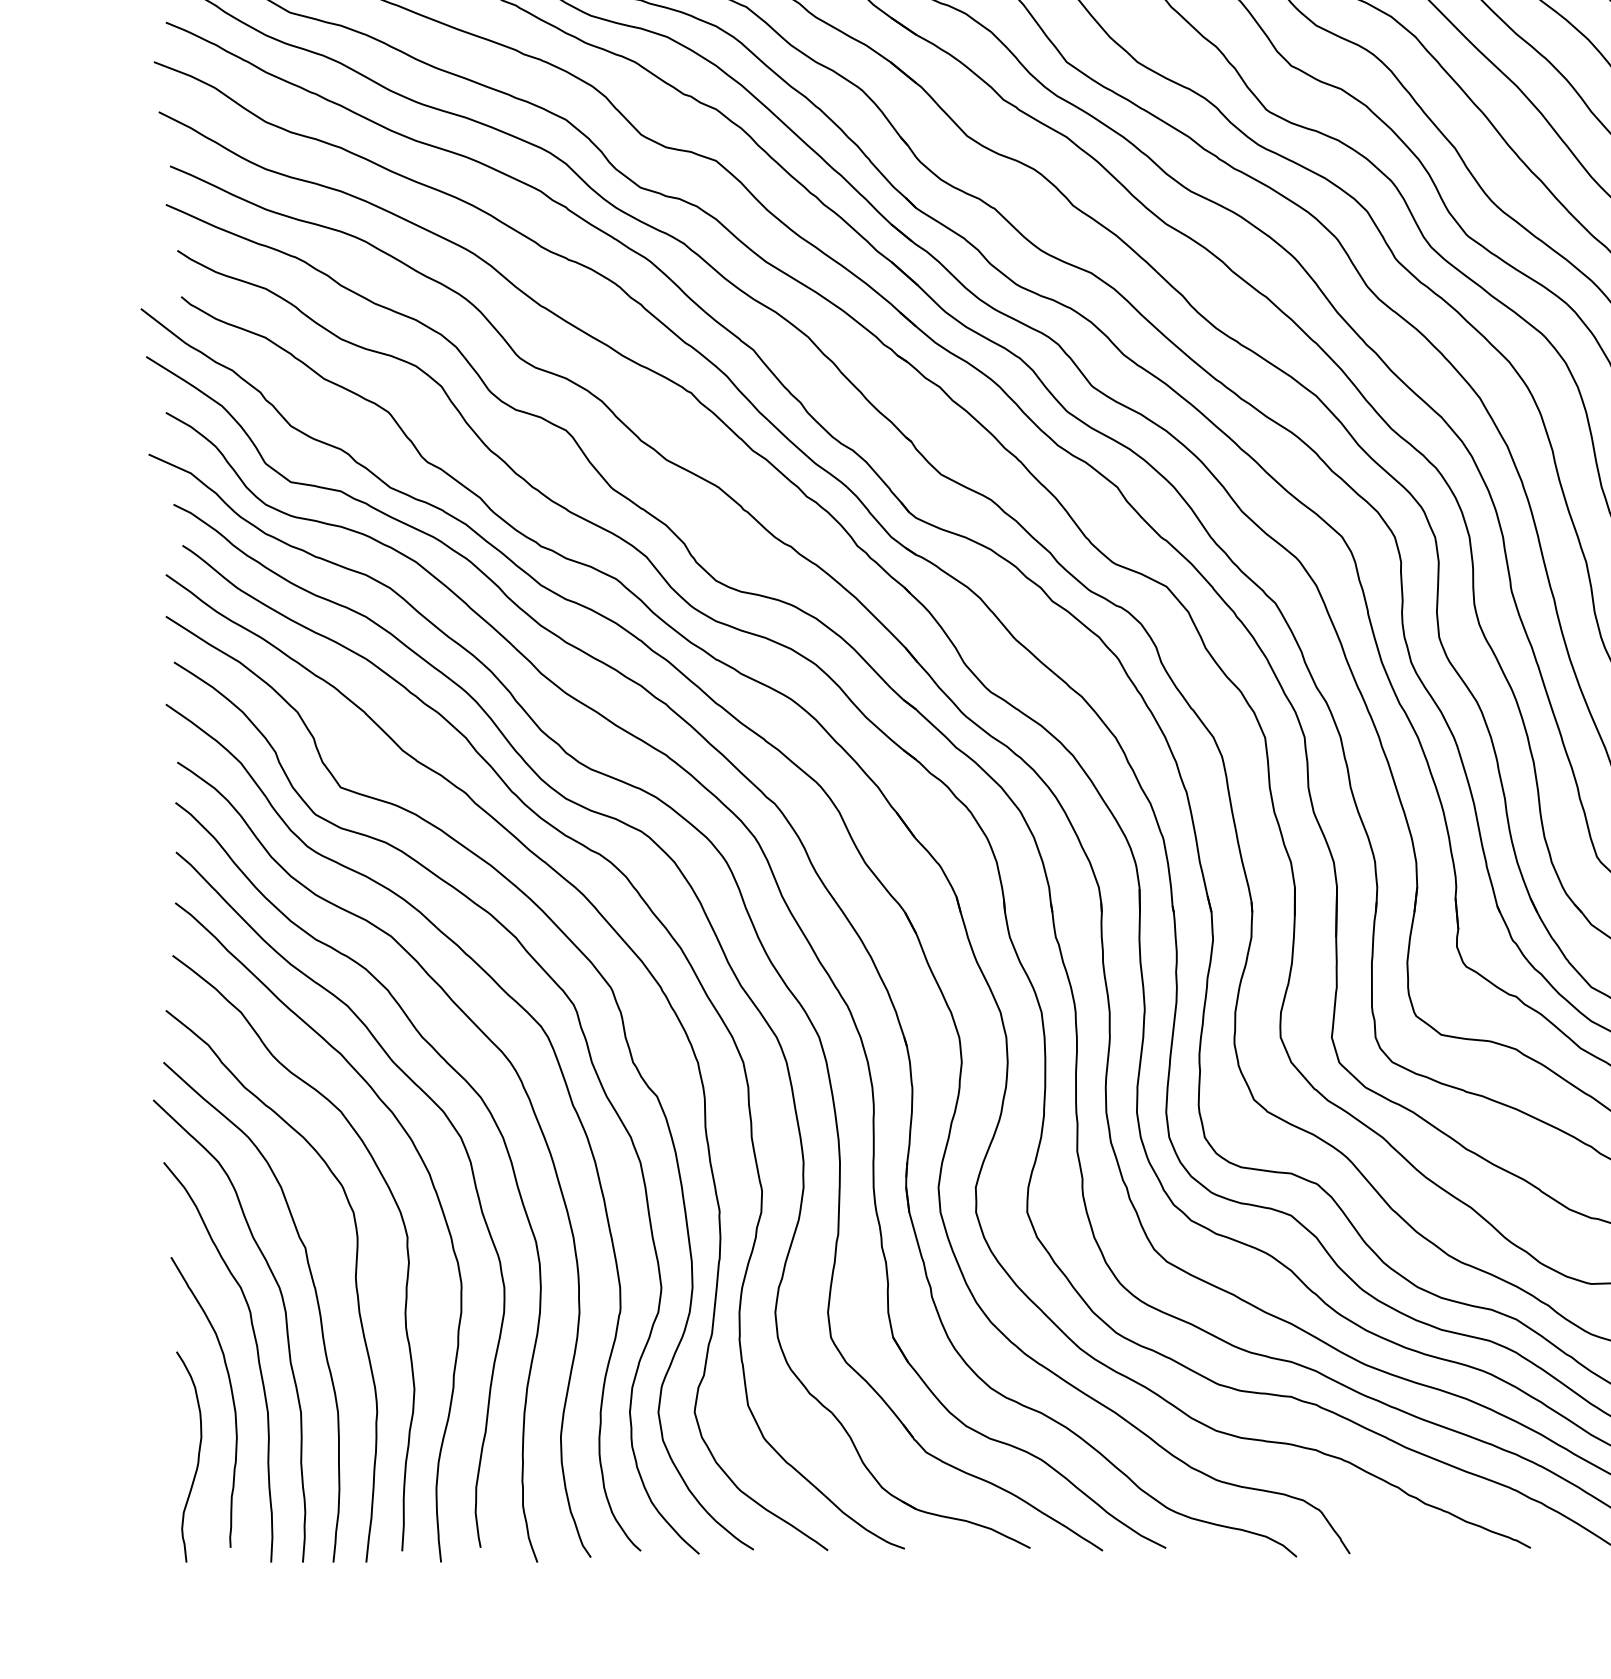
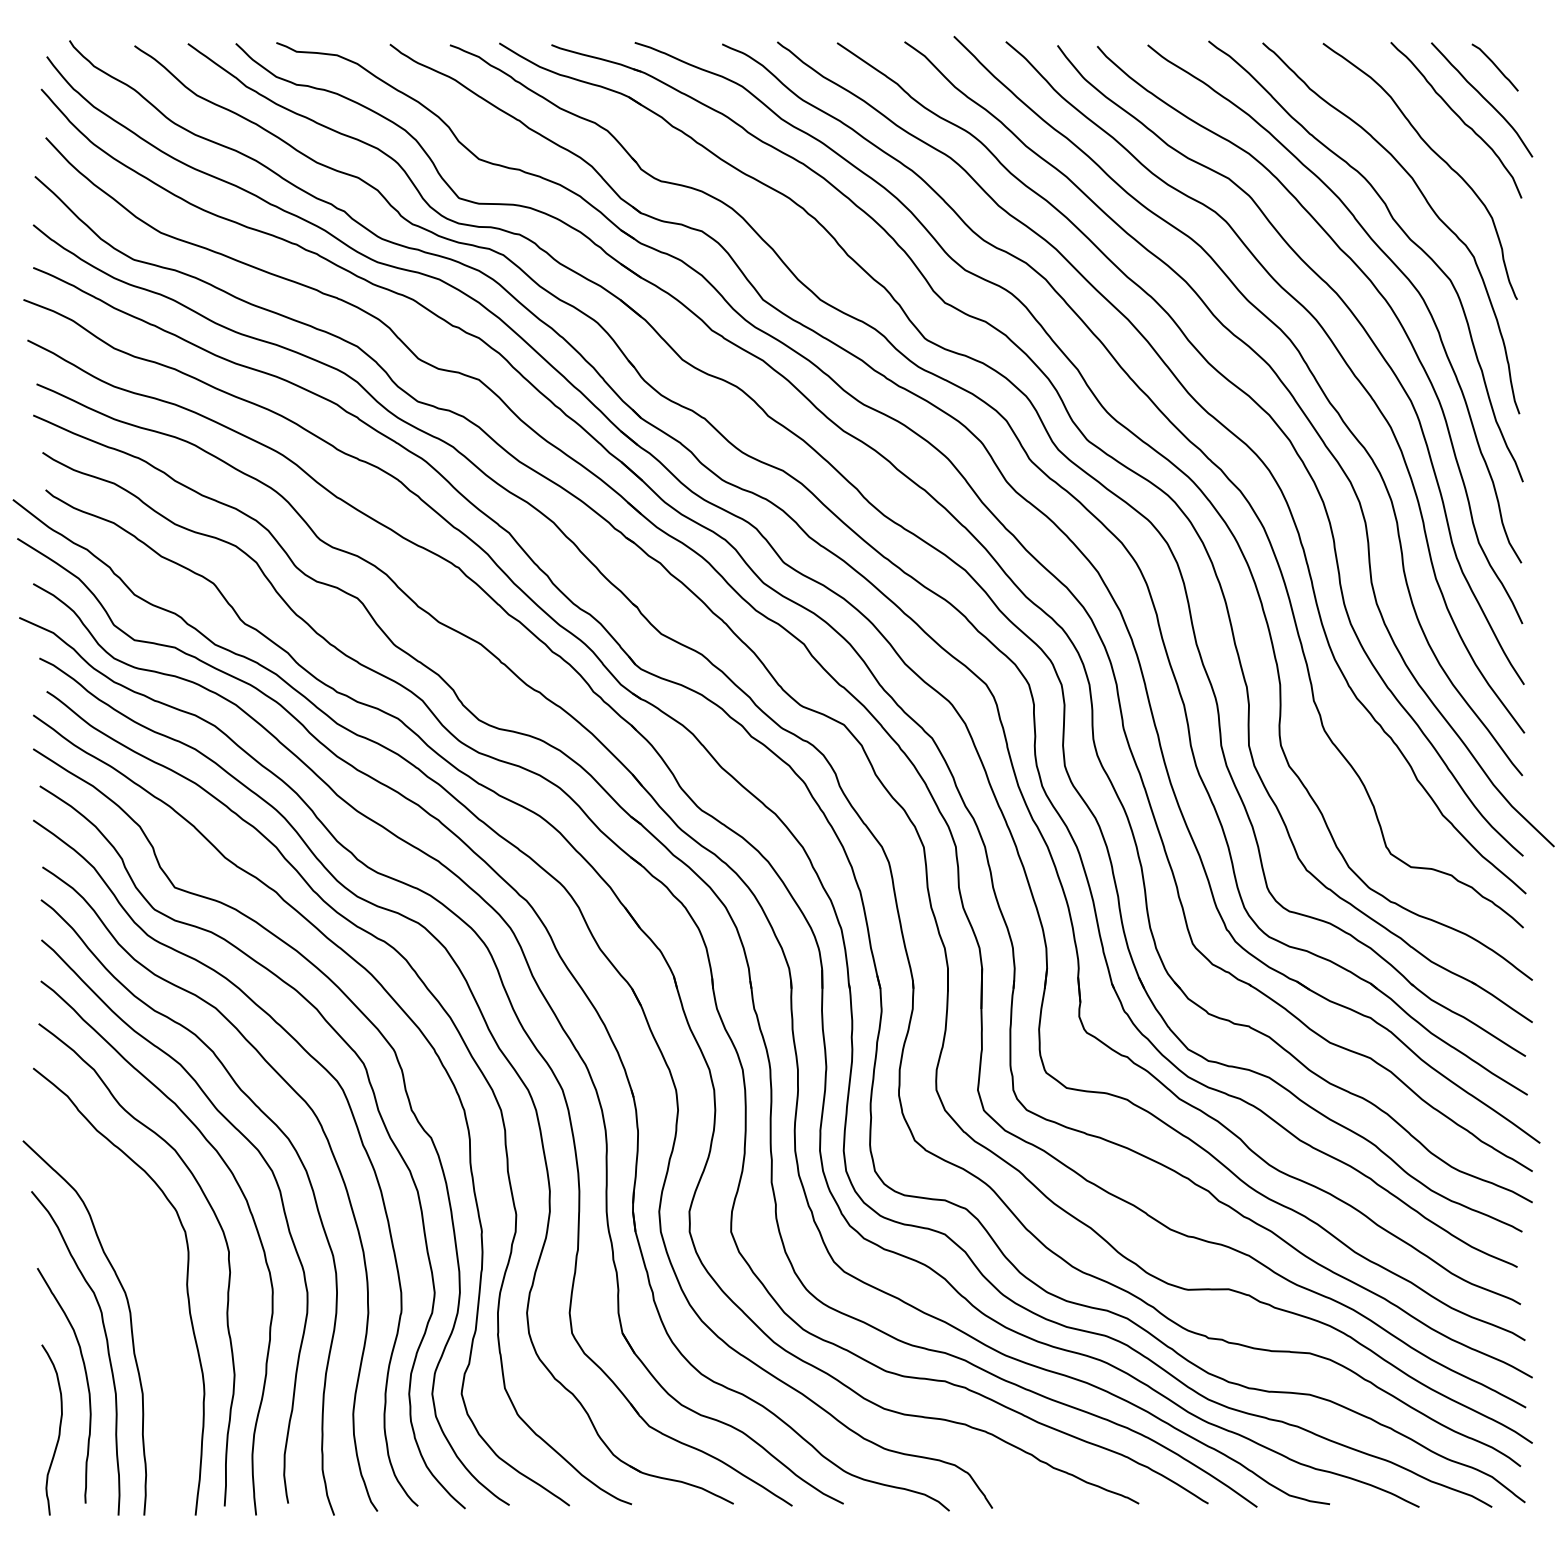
curve: (315, 1298) -> (154, 1301), removed

